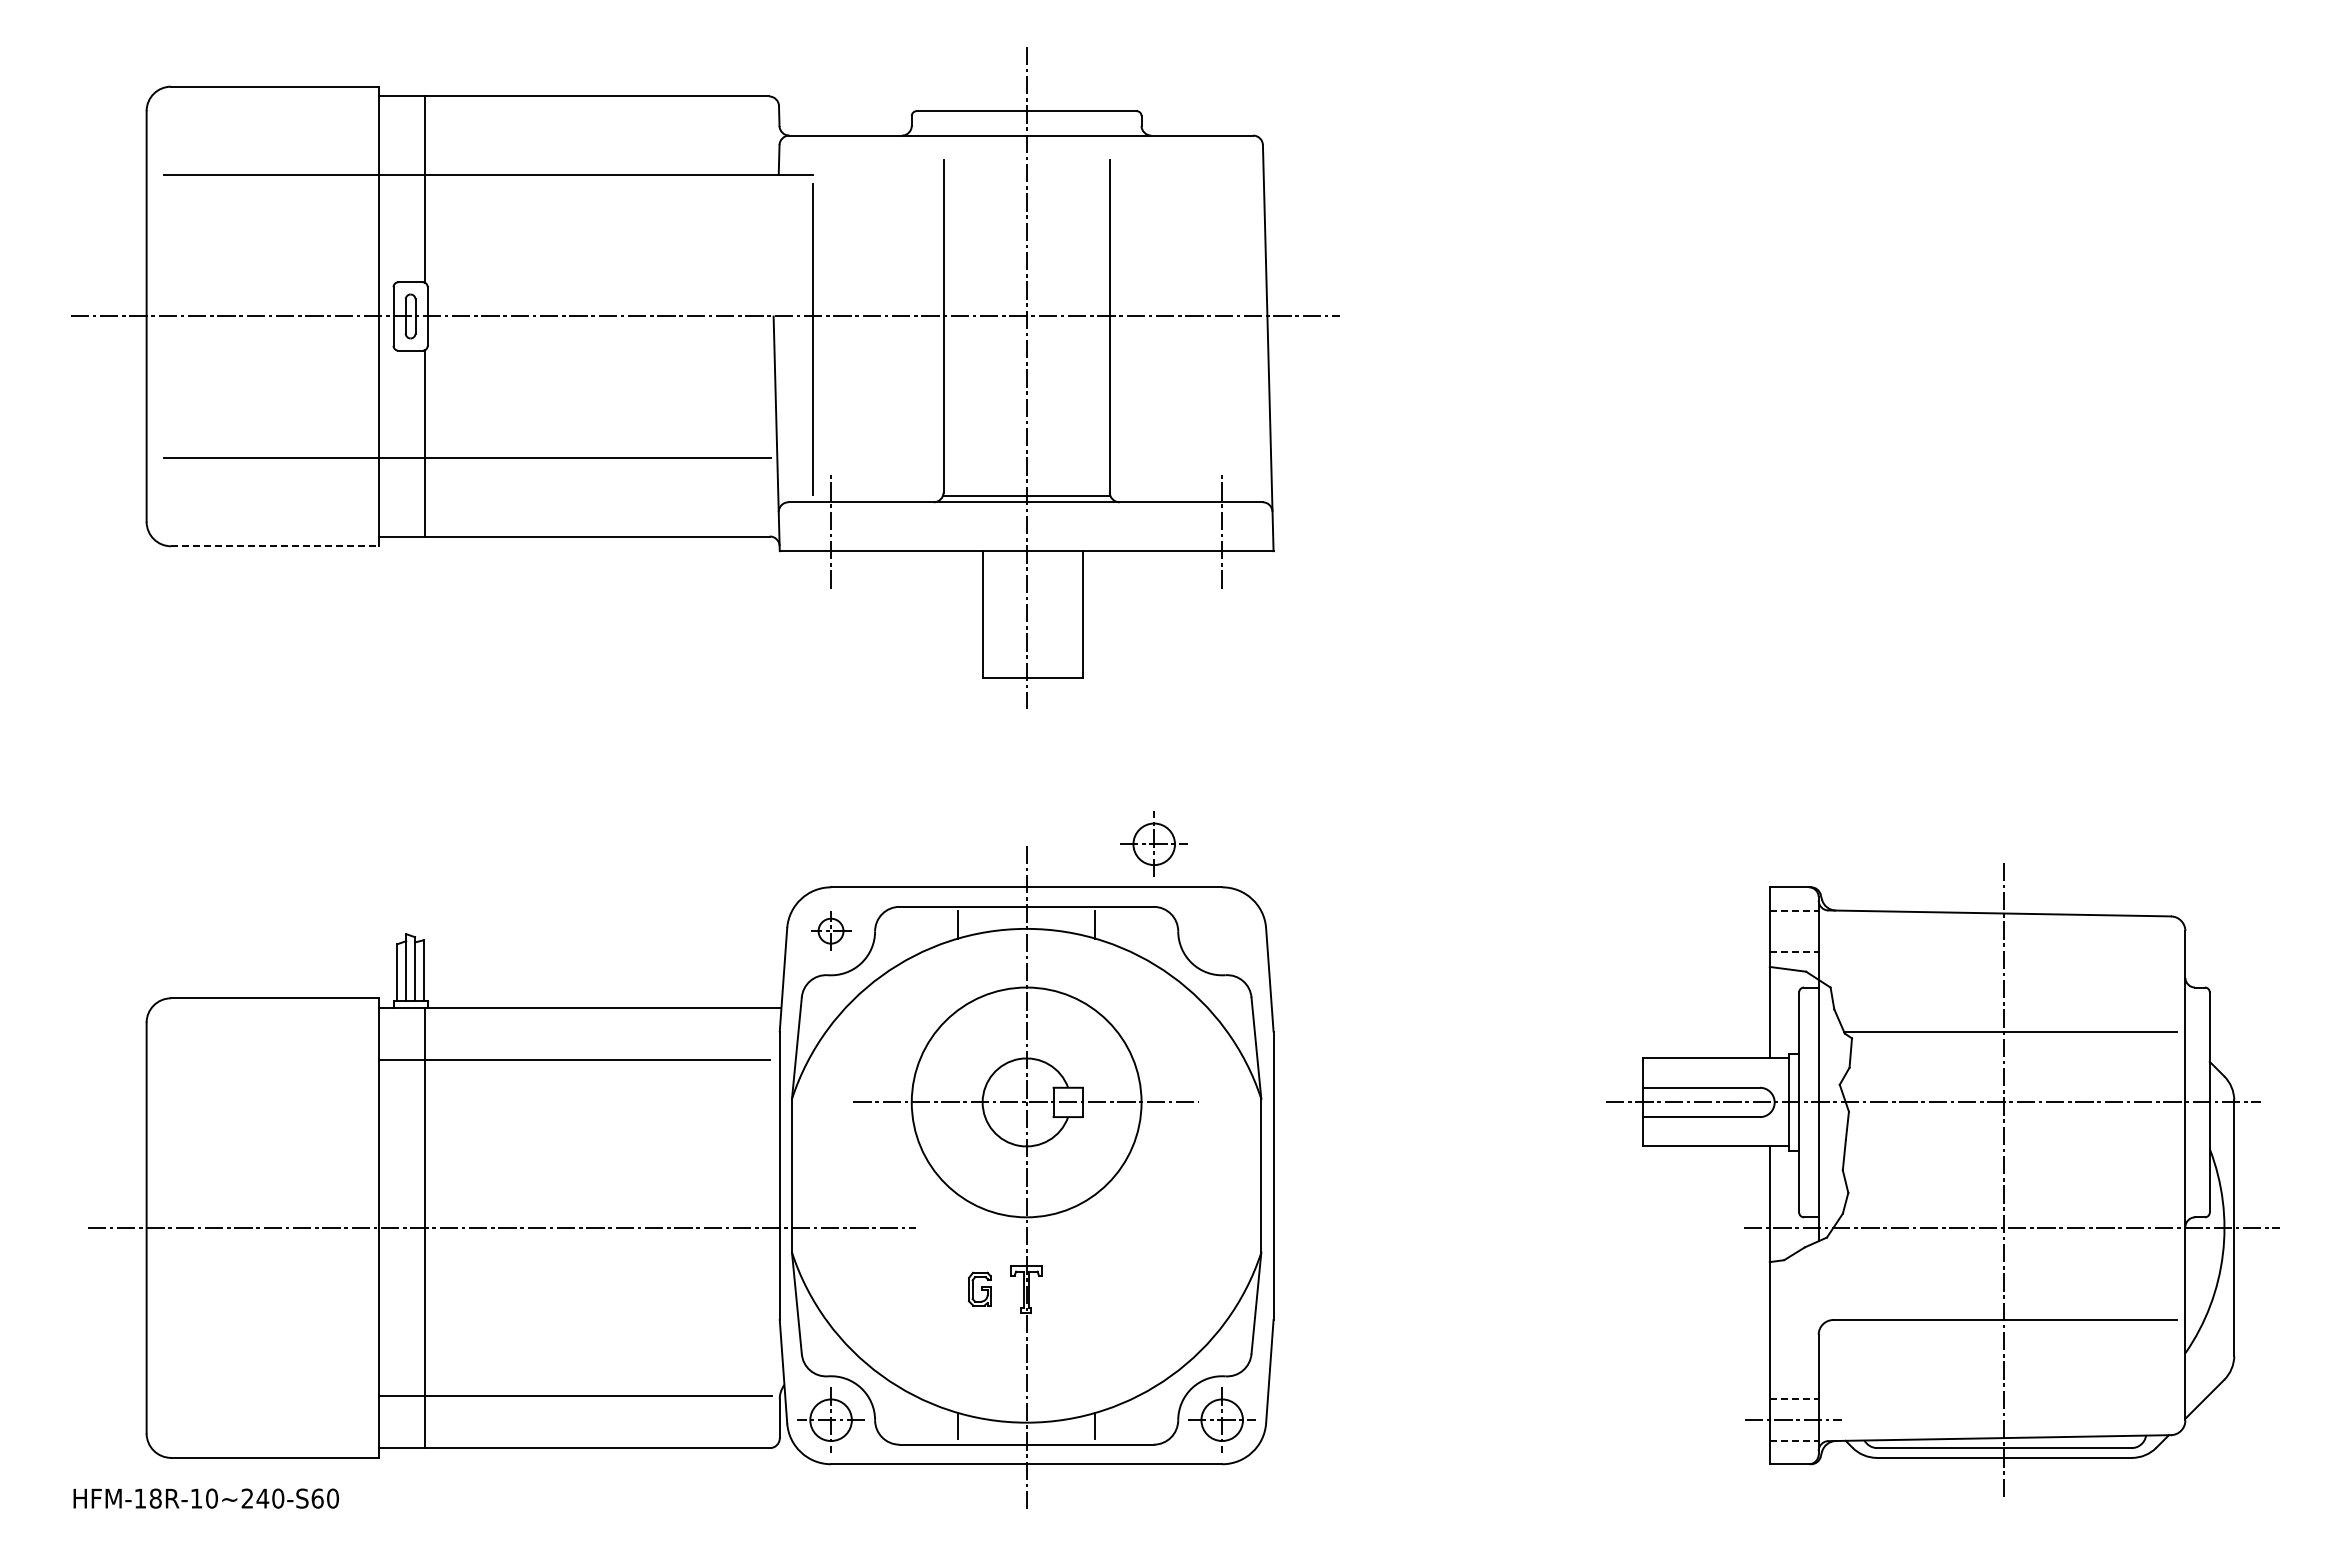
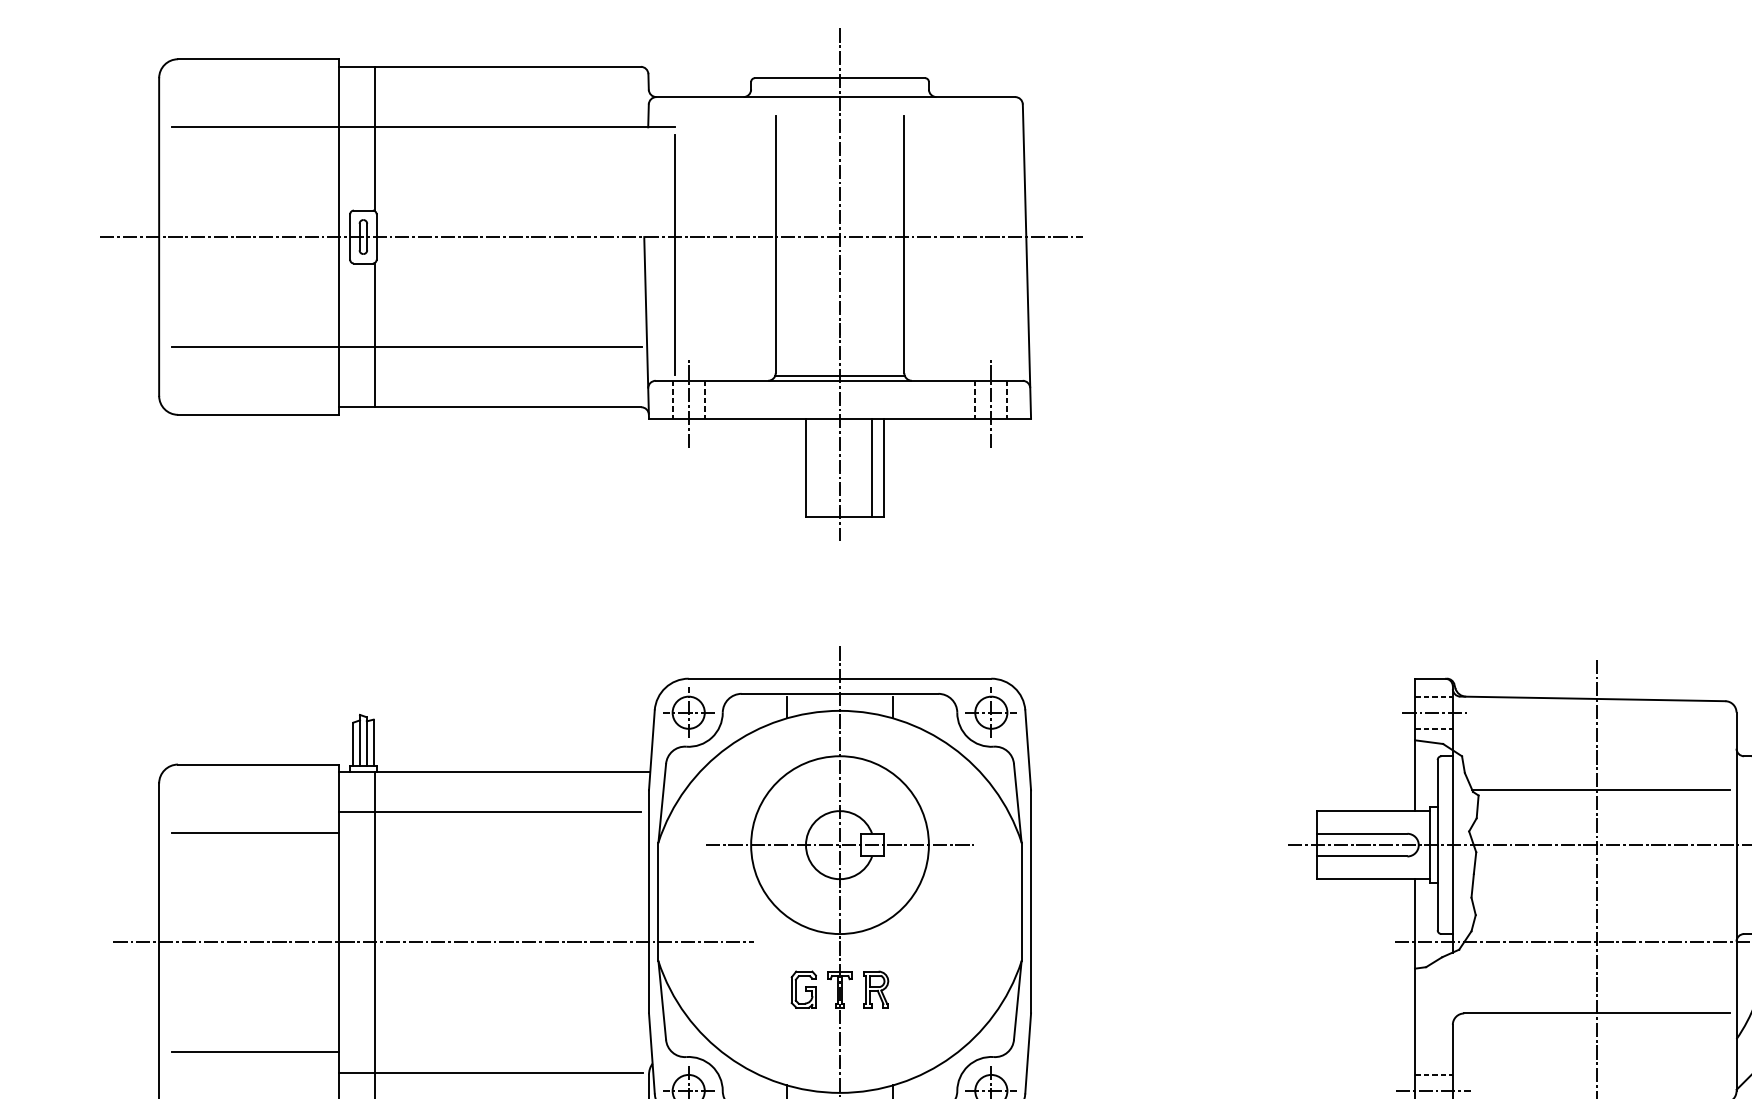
line: (810, 526) -> (672, 399), added
line: (851, 526) -> (704, 399), added
line: (1201, 526) -> (975, 399), added
line: (1243, 526) -> (1007, 399), added
line: (274, 546) -> (258, 415), dashed -> solid
line: (1068, 614) -> (872, 467), added
part: (1153, 843) -> (990, 712), moved
part: (830, 930) -> (688, 712), size x1.67
line: (1794, 931) -> (1434, 712), added
line: (270, 1086) -> (254, 832), added
part: (979, 1288) -> (803, 989), size x1.43
part: (1073, 1289) -> (876, 989), added
line: (270, 1369) -> (254, 1051), added

